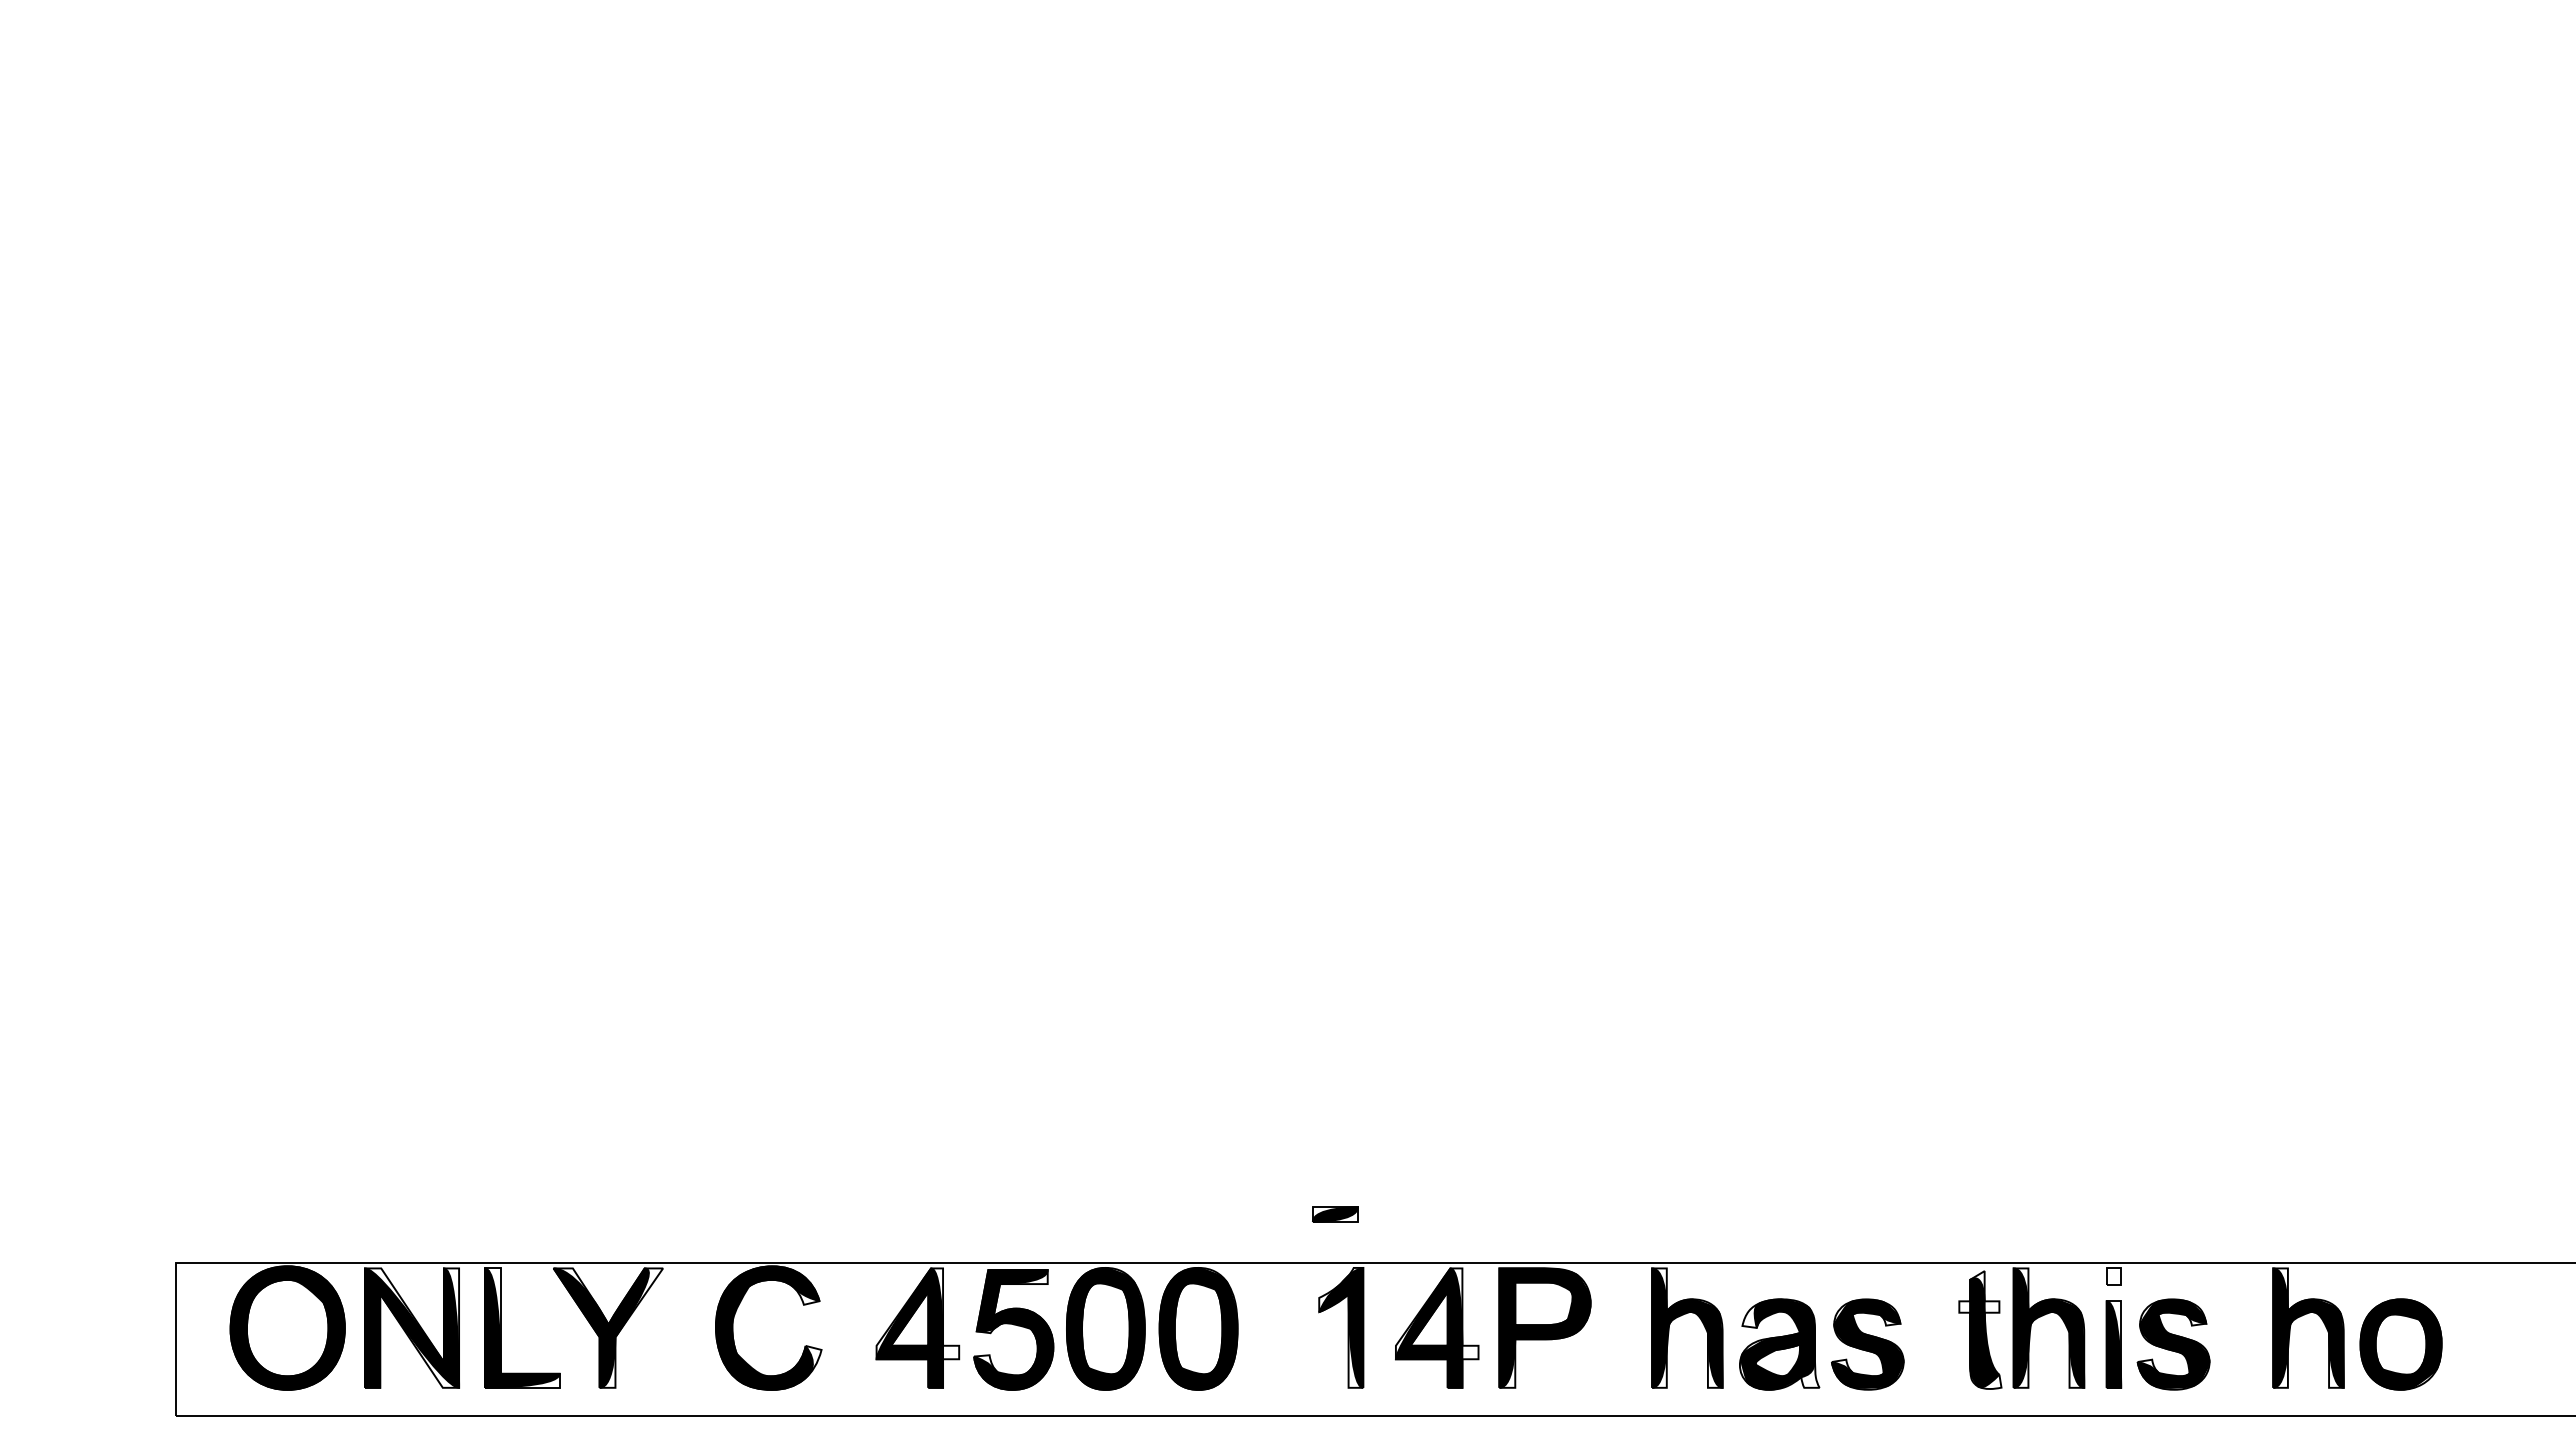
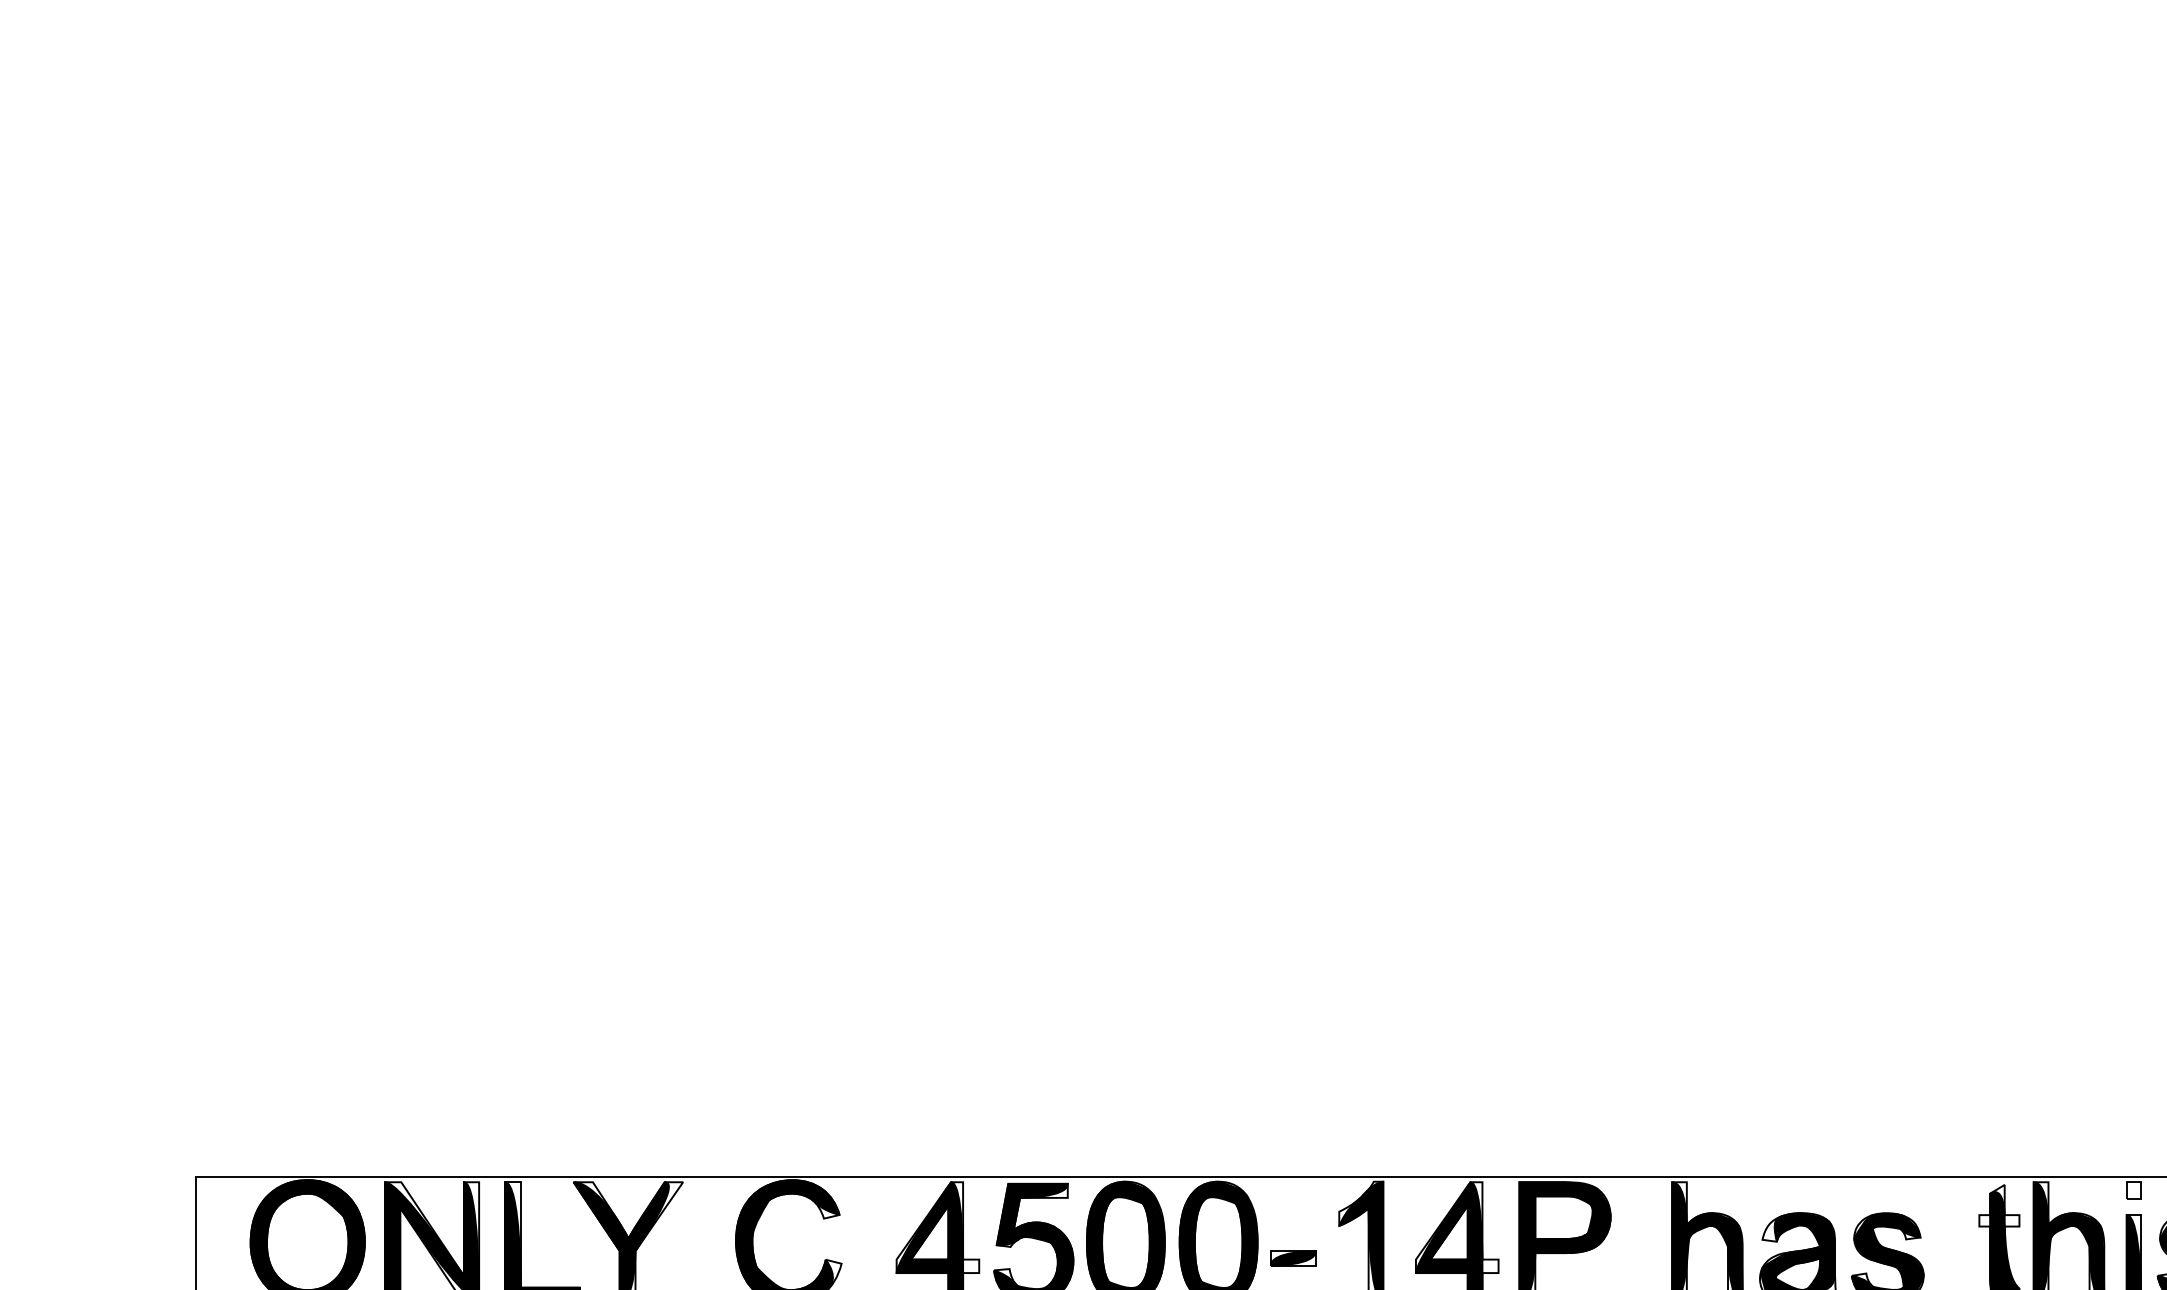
part: (1335, 1214) -> (1293, 1258), moved

